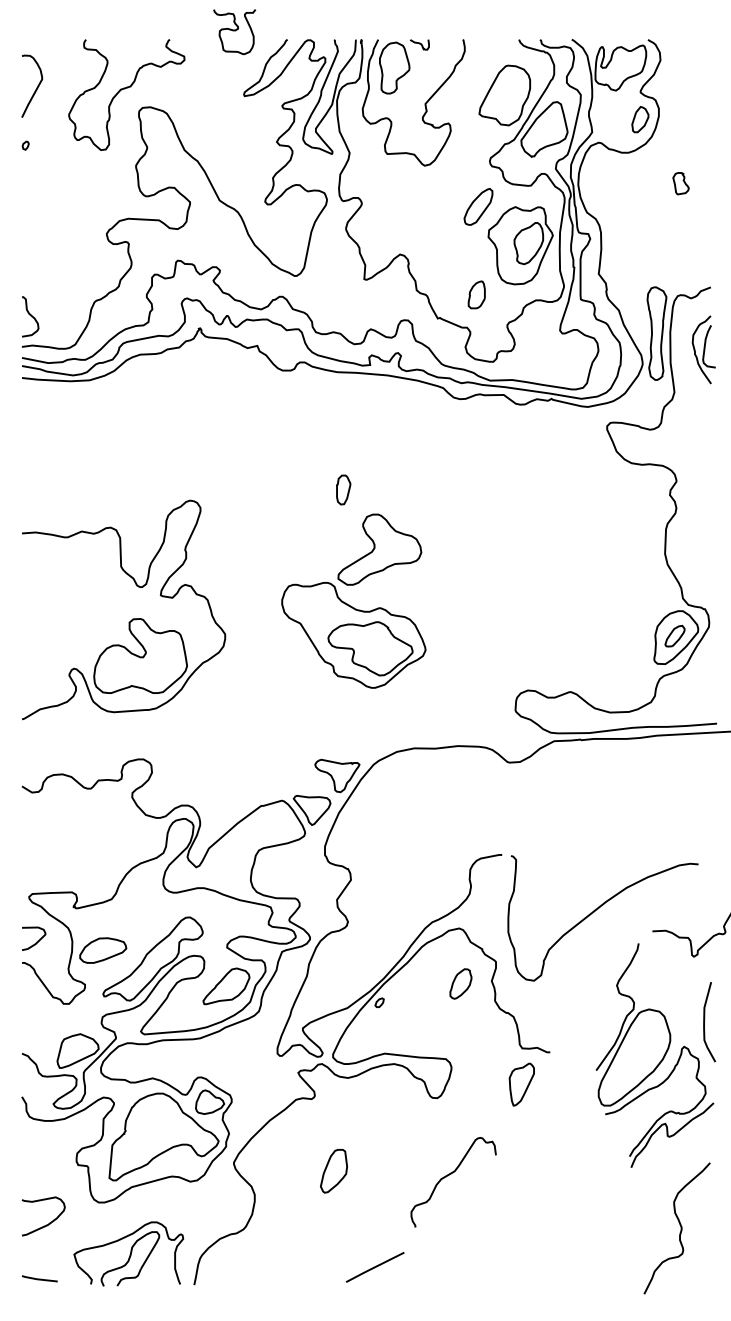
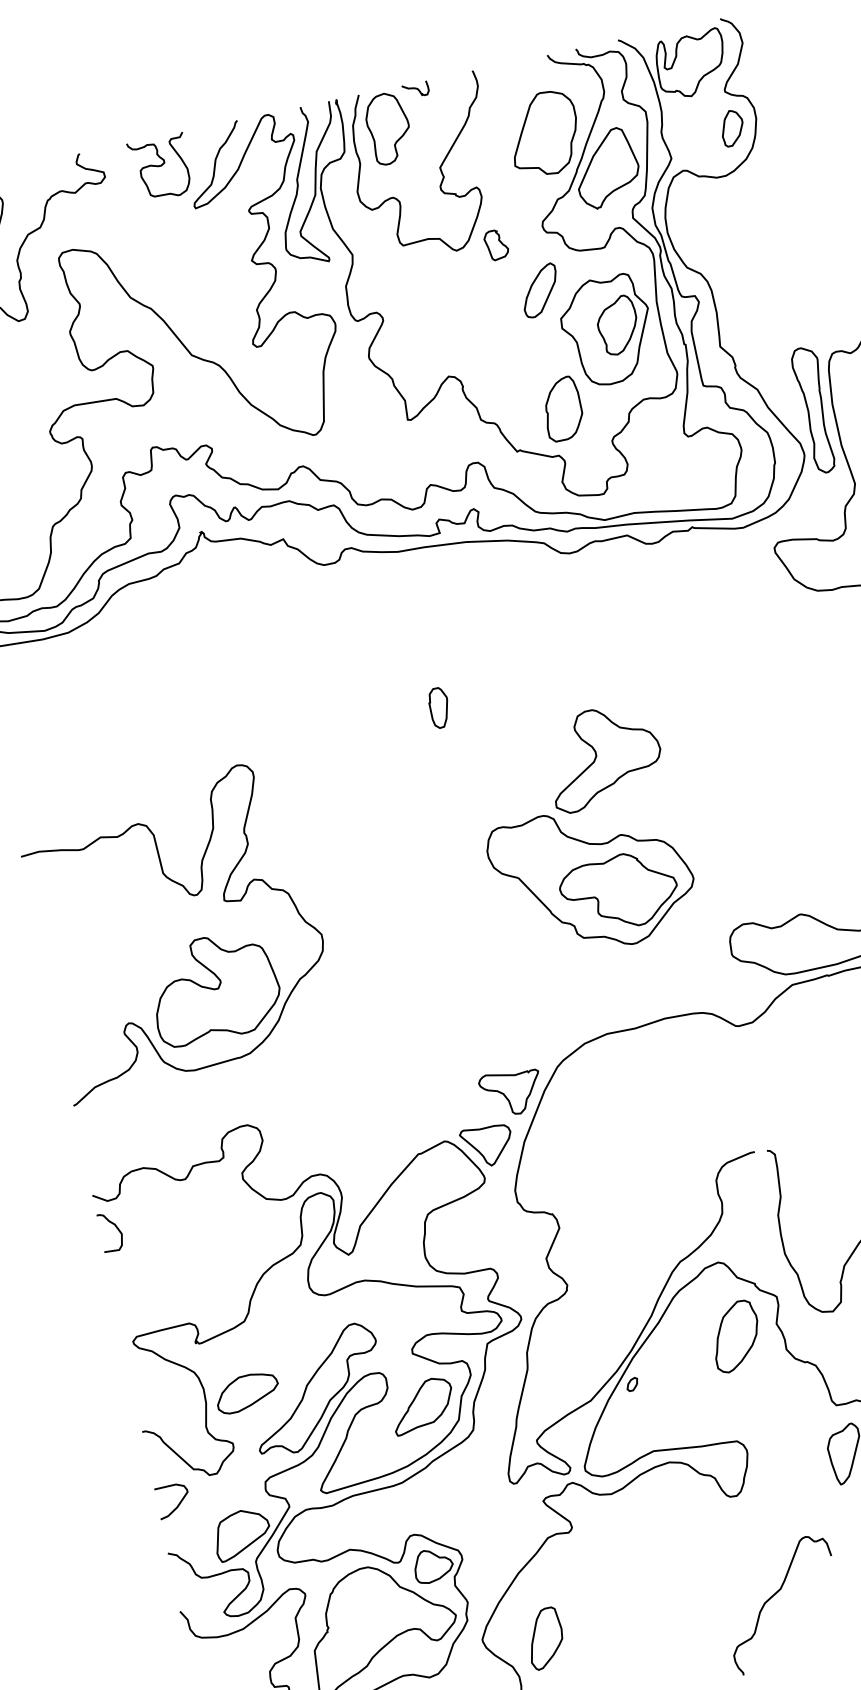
curve: (234, 31) -> (160, 167), moved
part: (680, 183) -> (495, 244), moved
part: (476, 294) -> (562, 408), size x1.67
part: (353, 600) -> (582, 832), moved
curve: (34, 814) -> (117, 1229), added
curve: (37, 940) -> (178, 1502), moved
part: (460, 983) -> (735, 1335), size x1.67
part: (333, 1171) -> (544, 1639), moved

